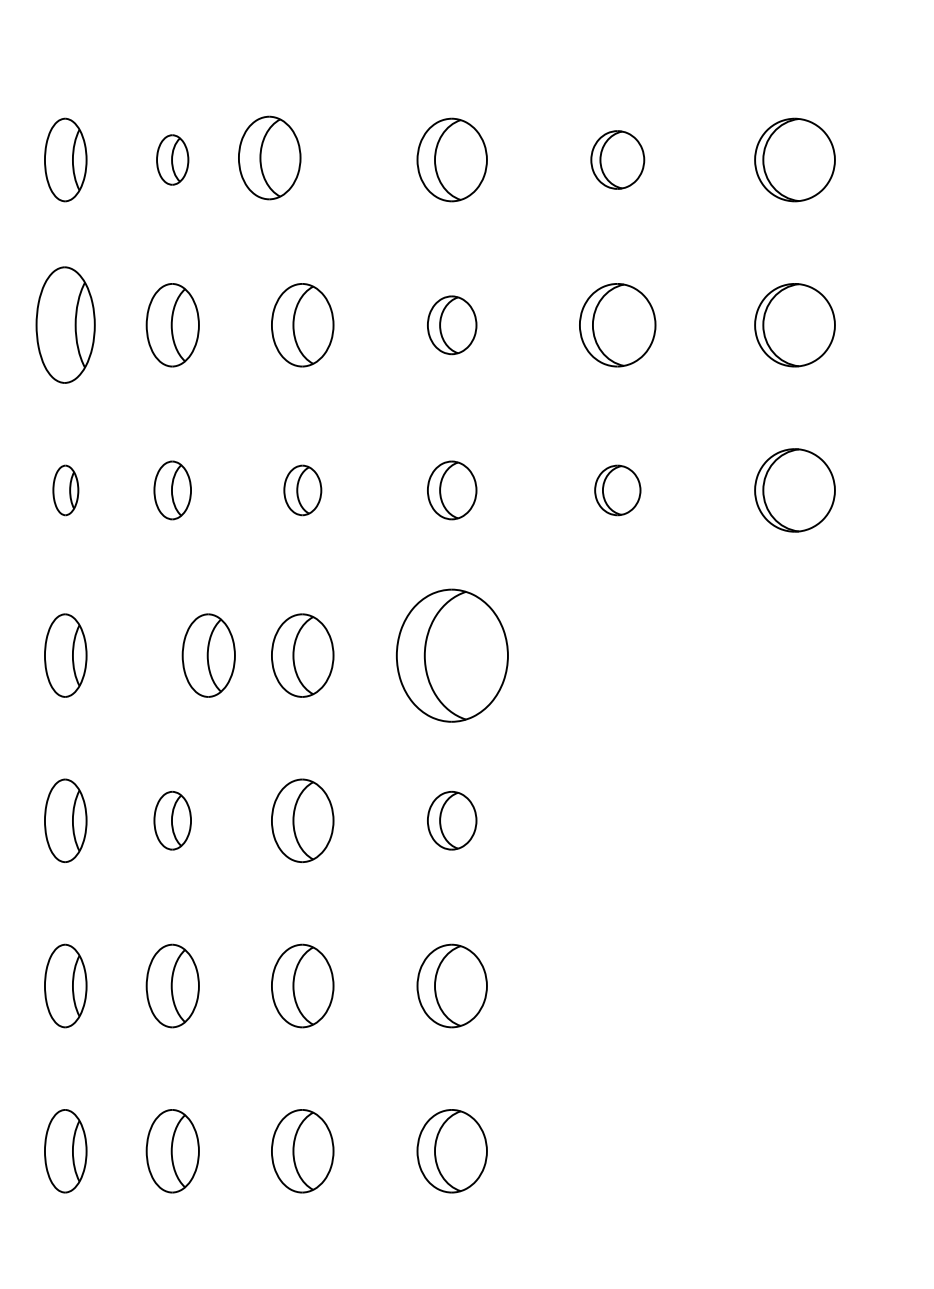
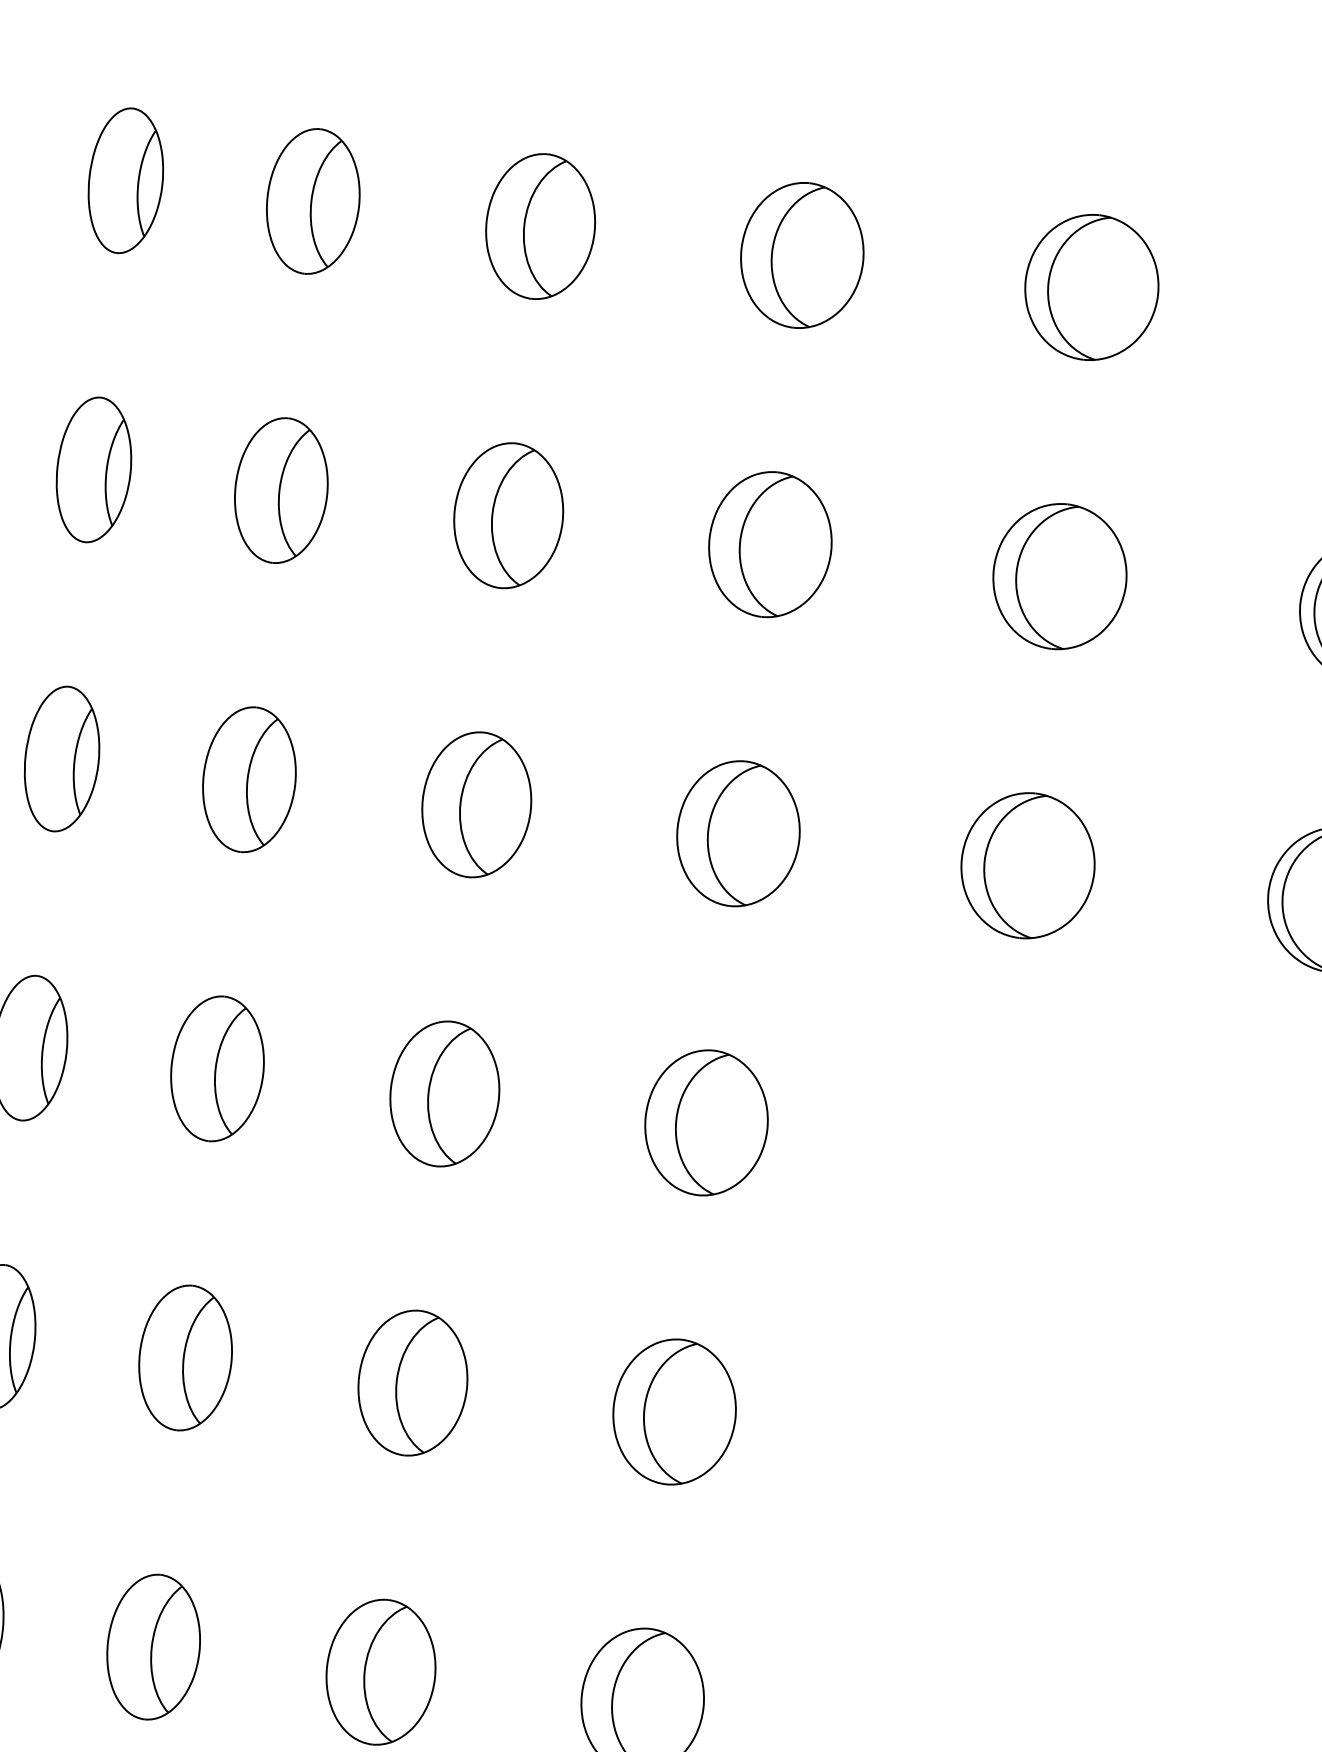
part: (269, 157) -> (540, 225), moved
part: (172, 159) -> (312, 200), size x1.67
part: (617, 159) -> (1091, 286), size x1.43
part: (65, 325) -> (93, 470), size x0.71
part: (451, 325) -> (769, 545), size x1.43
part: (65, 490) -> (61, 759), size x1.67
part: (172, 490) -> (248, 779), size x1.43
part: (302, 490) -> (476, 805), size x1.67
part: (451, 490) -> (737, 833), size x1.43
part: (617, 490) -> (1027, 865), size x1.67
part: (208, 655) -> (216, 1068), moved
part: (451, 655) -> (705, 1122), size x0.62
part: (172, 820) -> (185, 1357), size x1.43
part: (451, 820) -> (673, 1411), size x1.43

